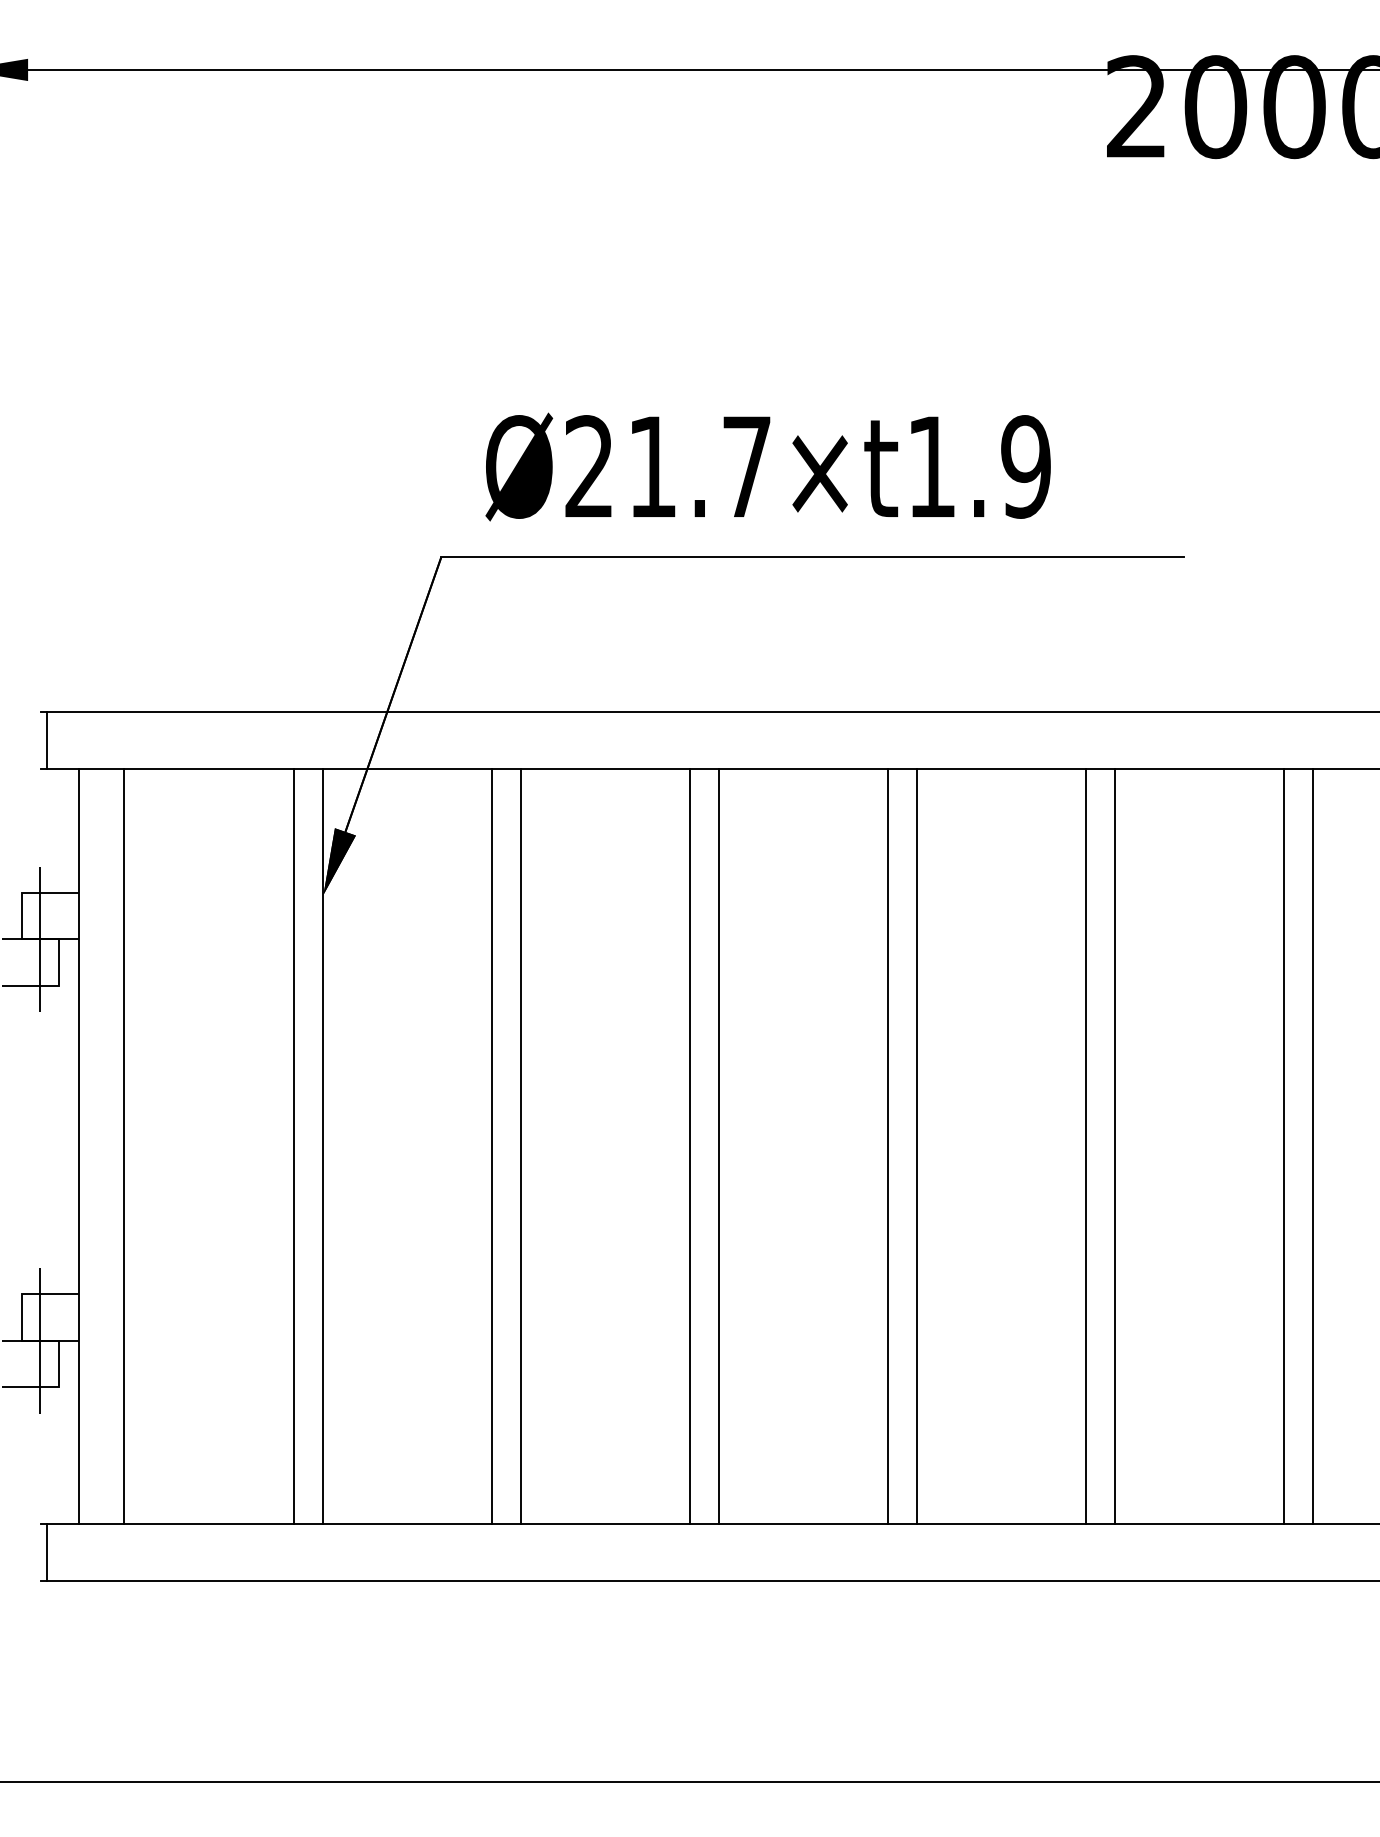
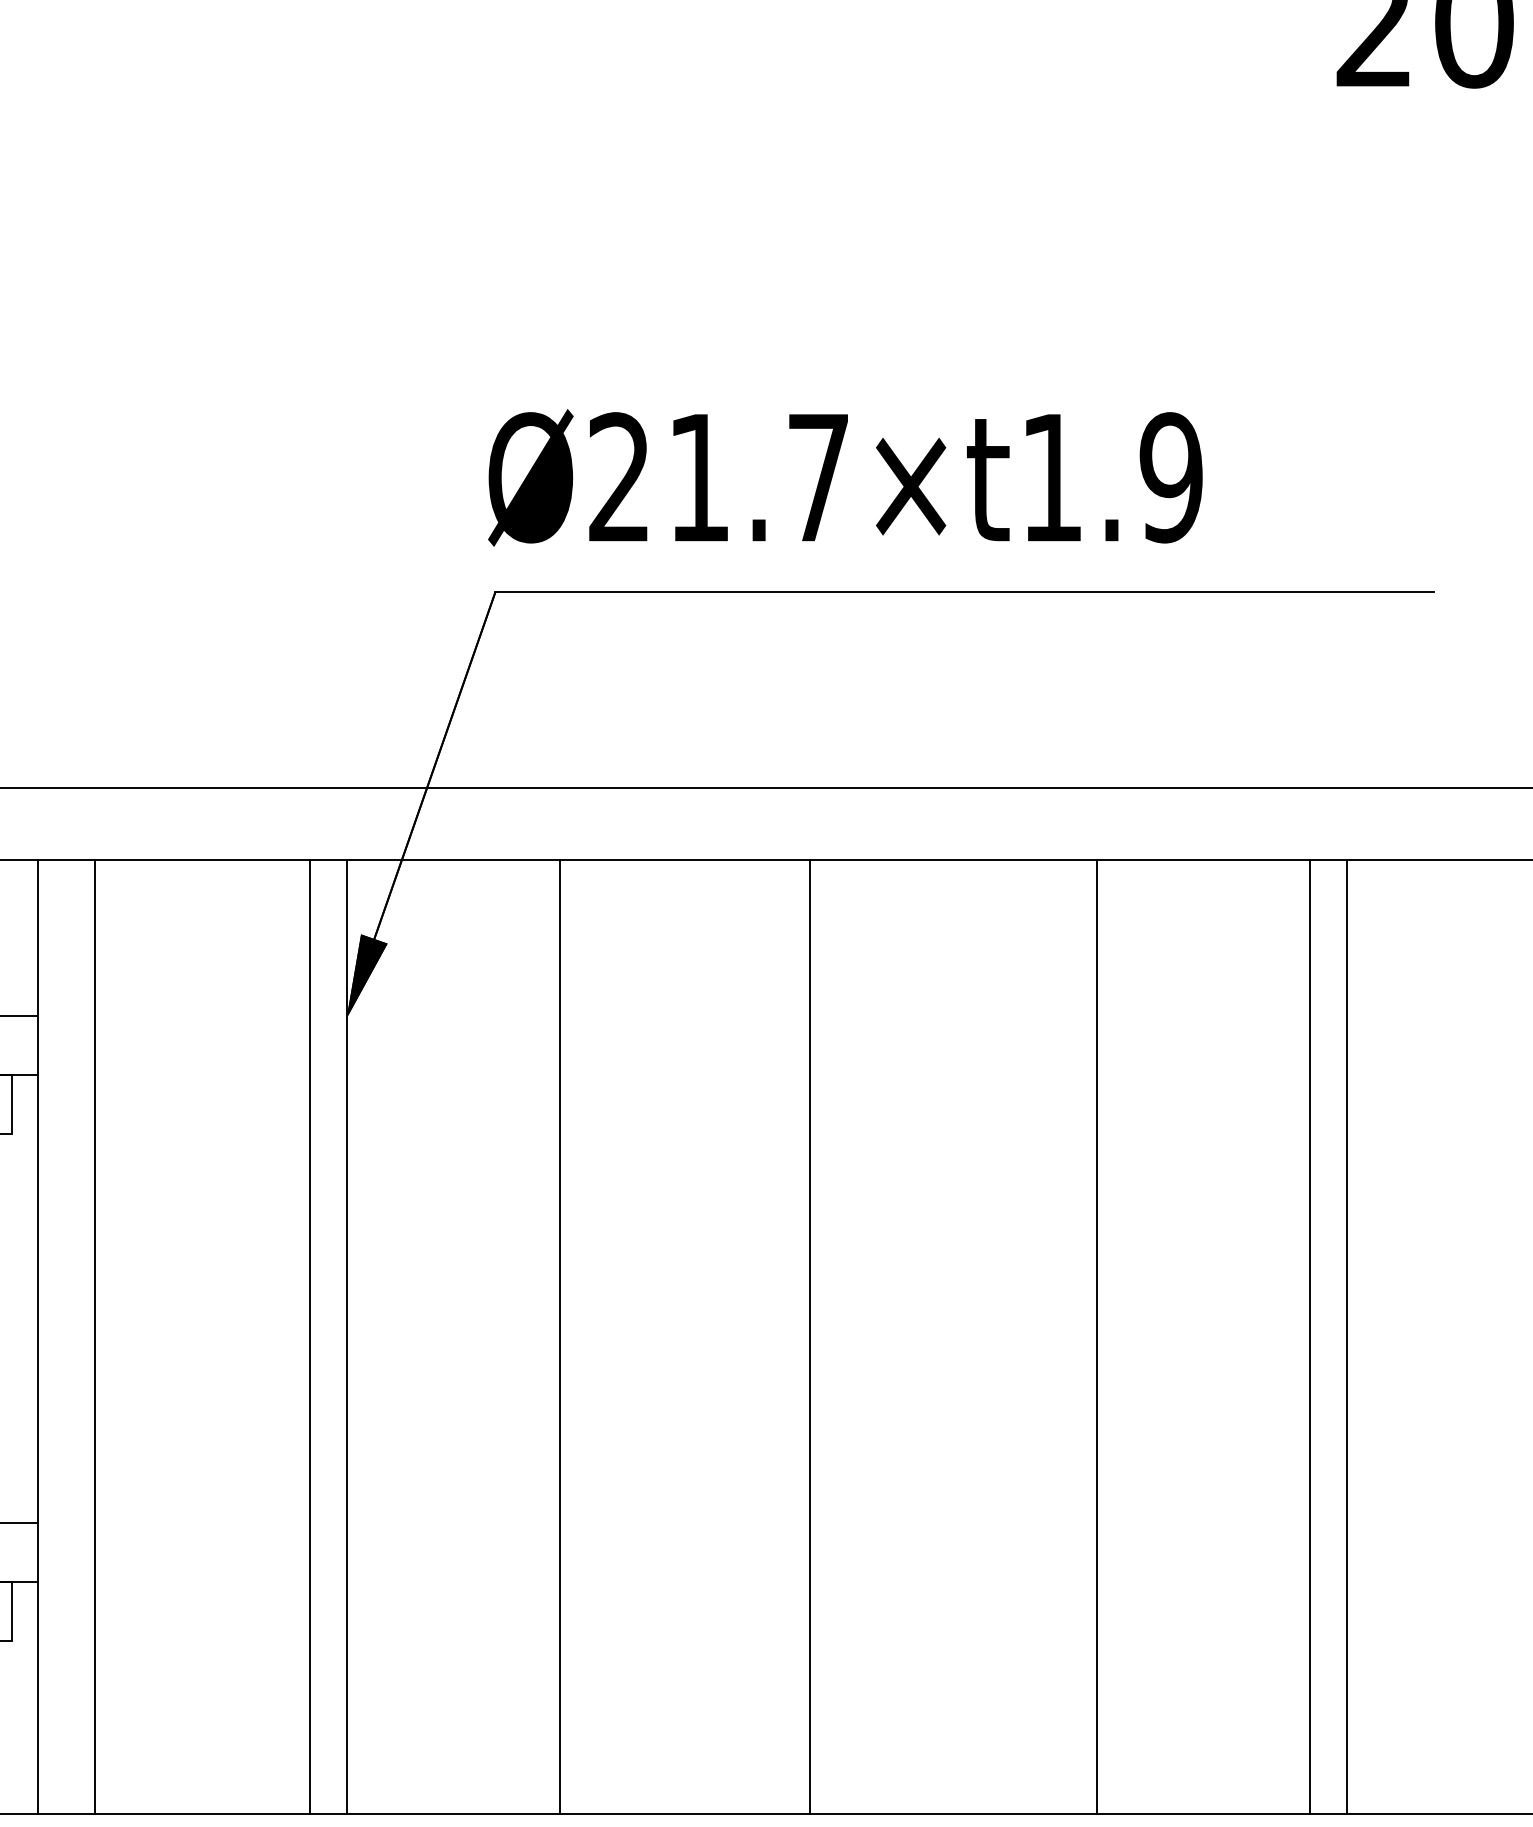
text: (767, 466) -> (844, 477), moved
line: (521, 1146) -> (596, 1336), removed
line: (719, 1146) -> (847, 1336), removed
line: (888, 1146) -> (1060, 1336), removed

